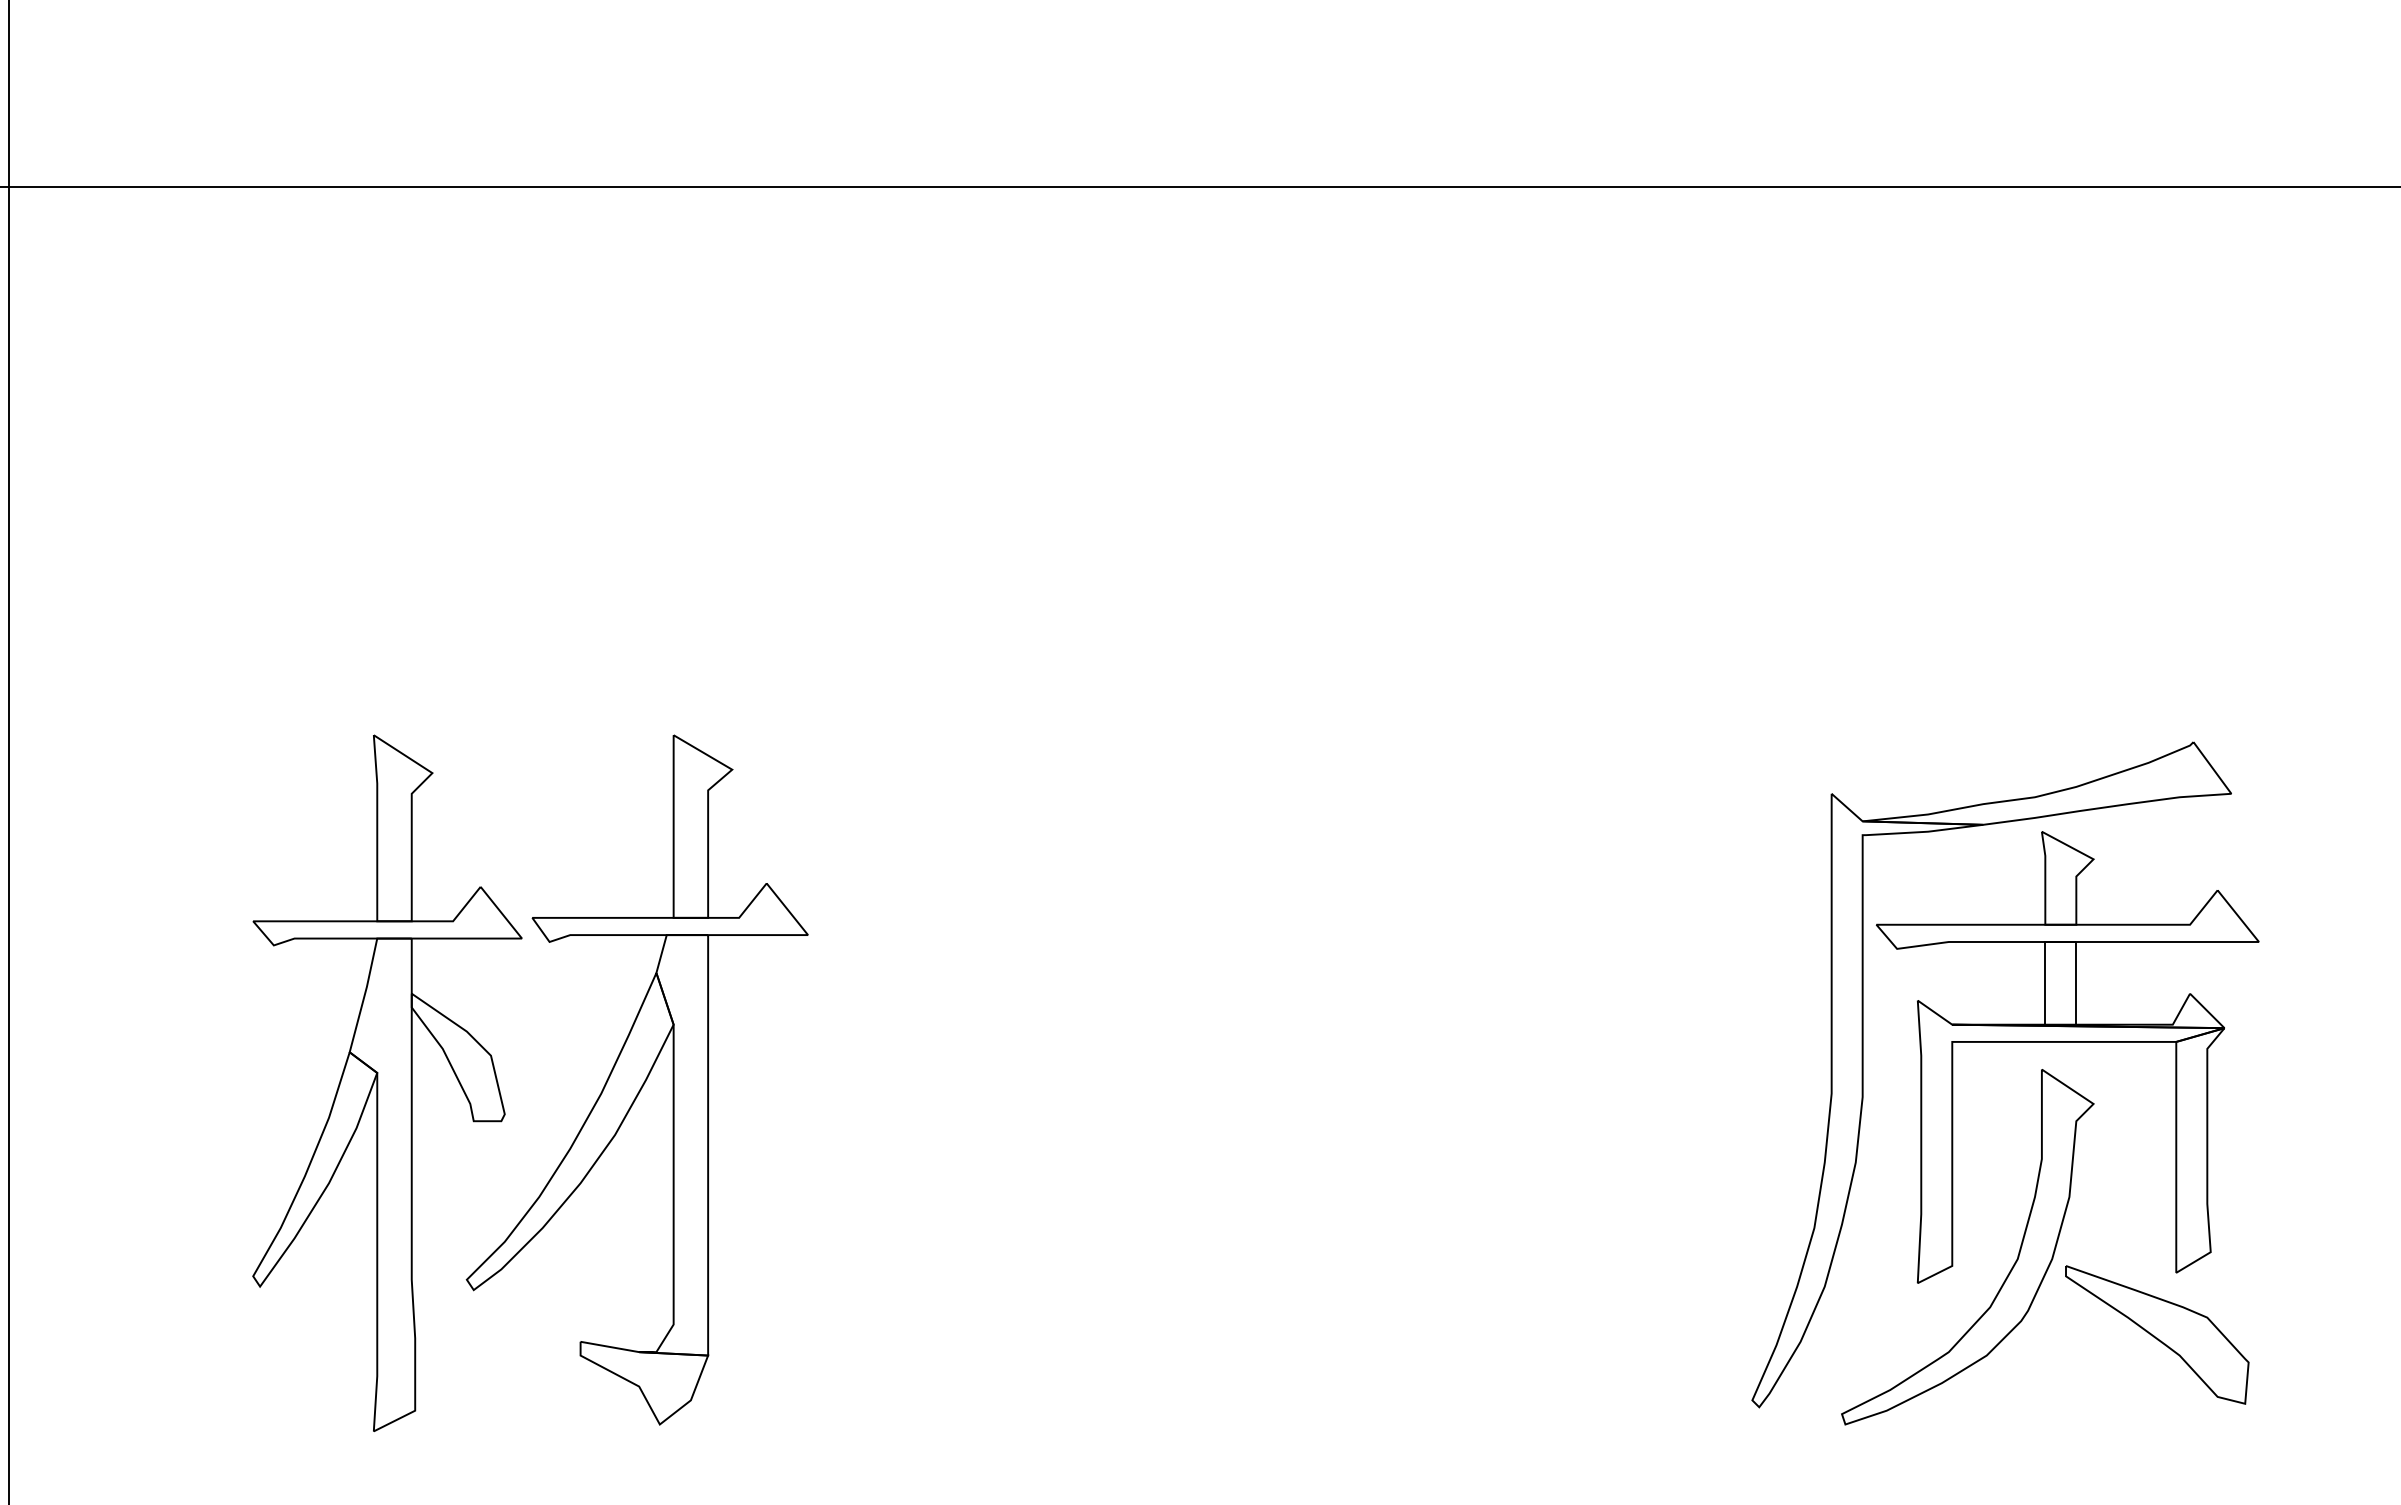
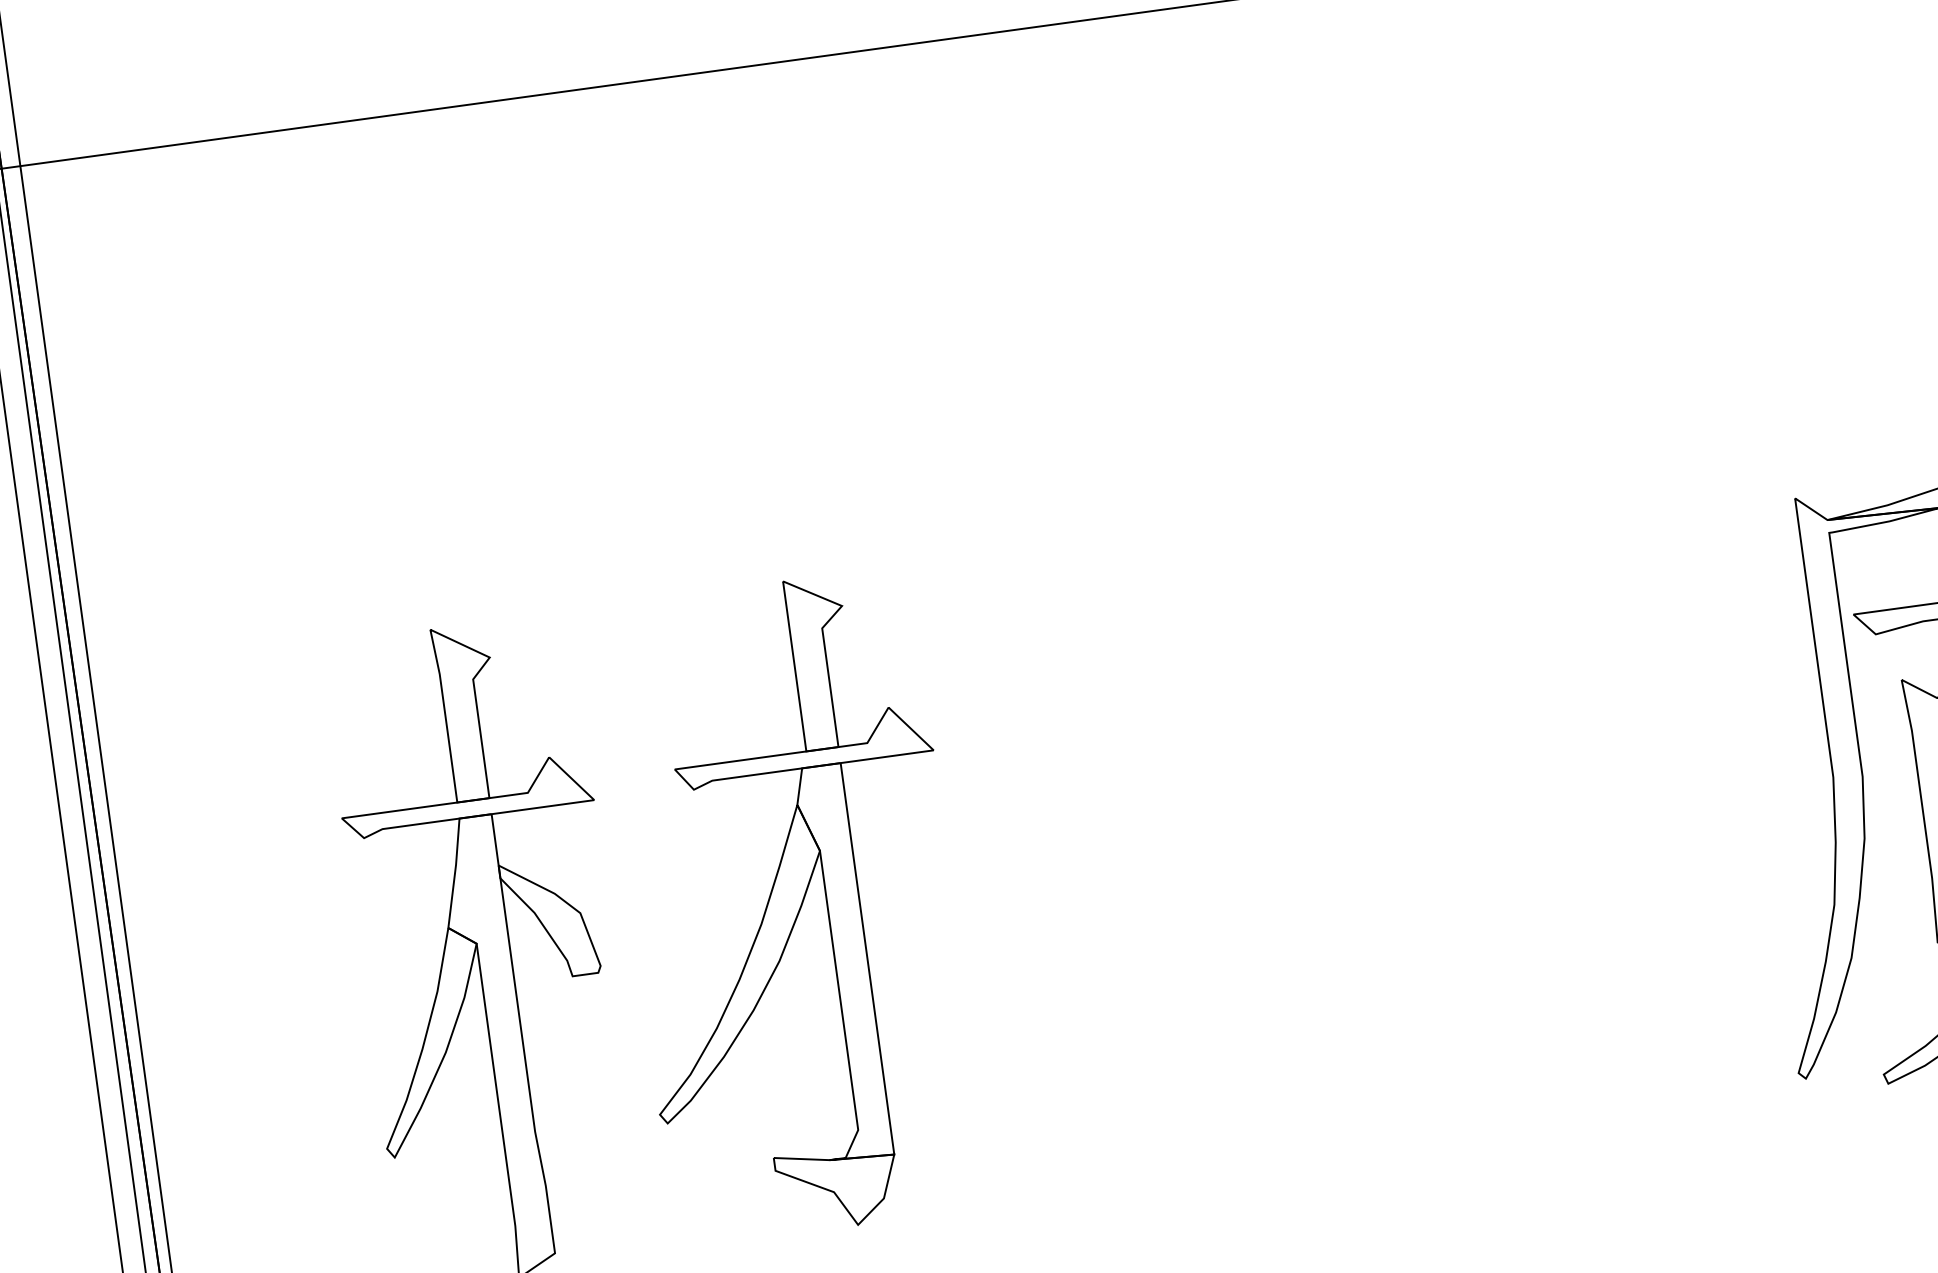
part: (636, 1079) -> (792, 906), moved

